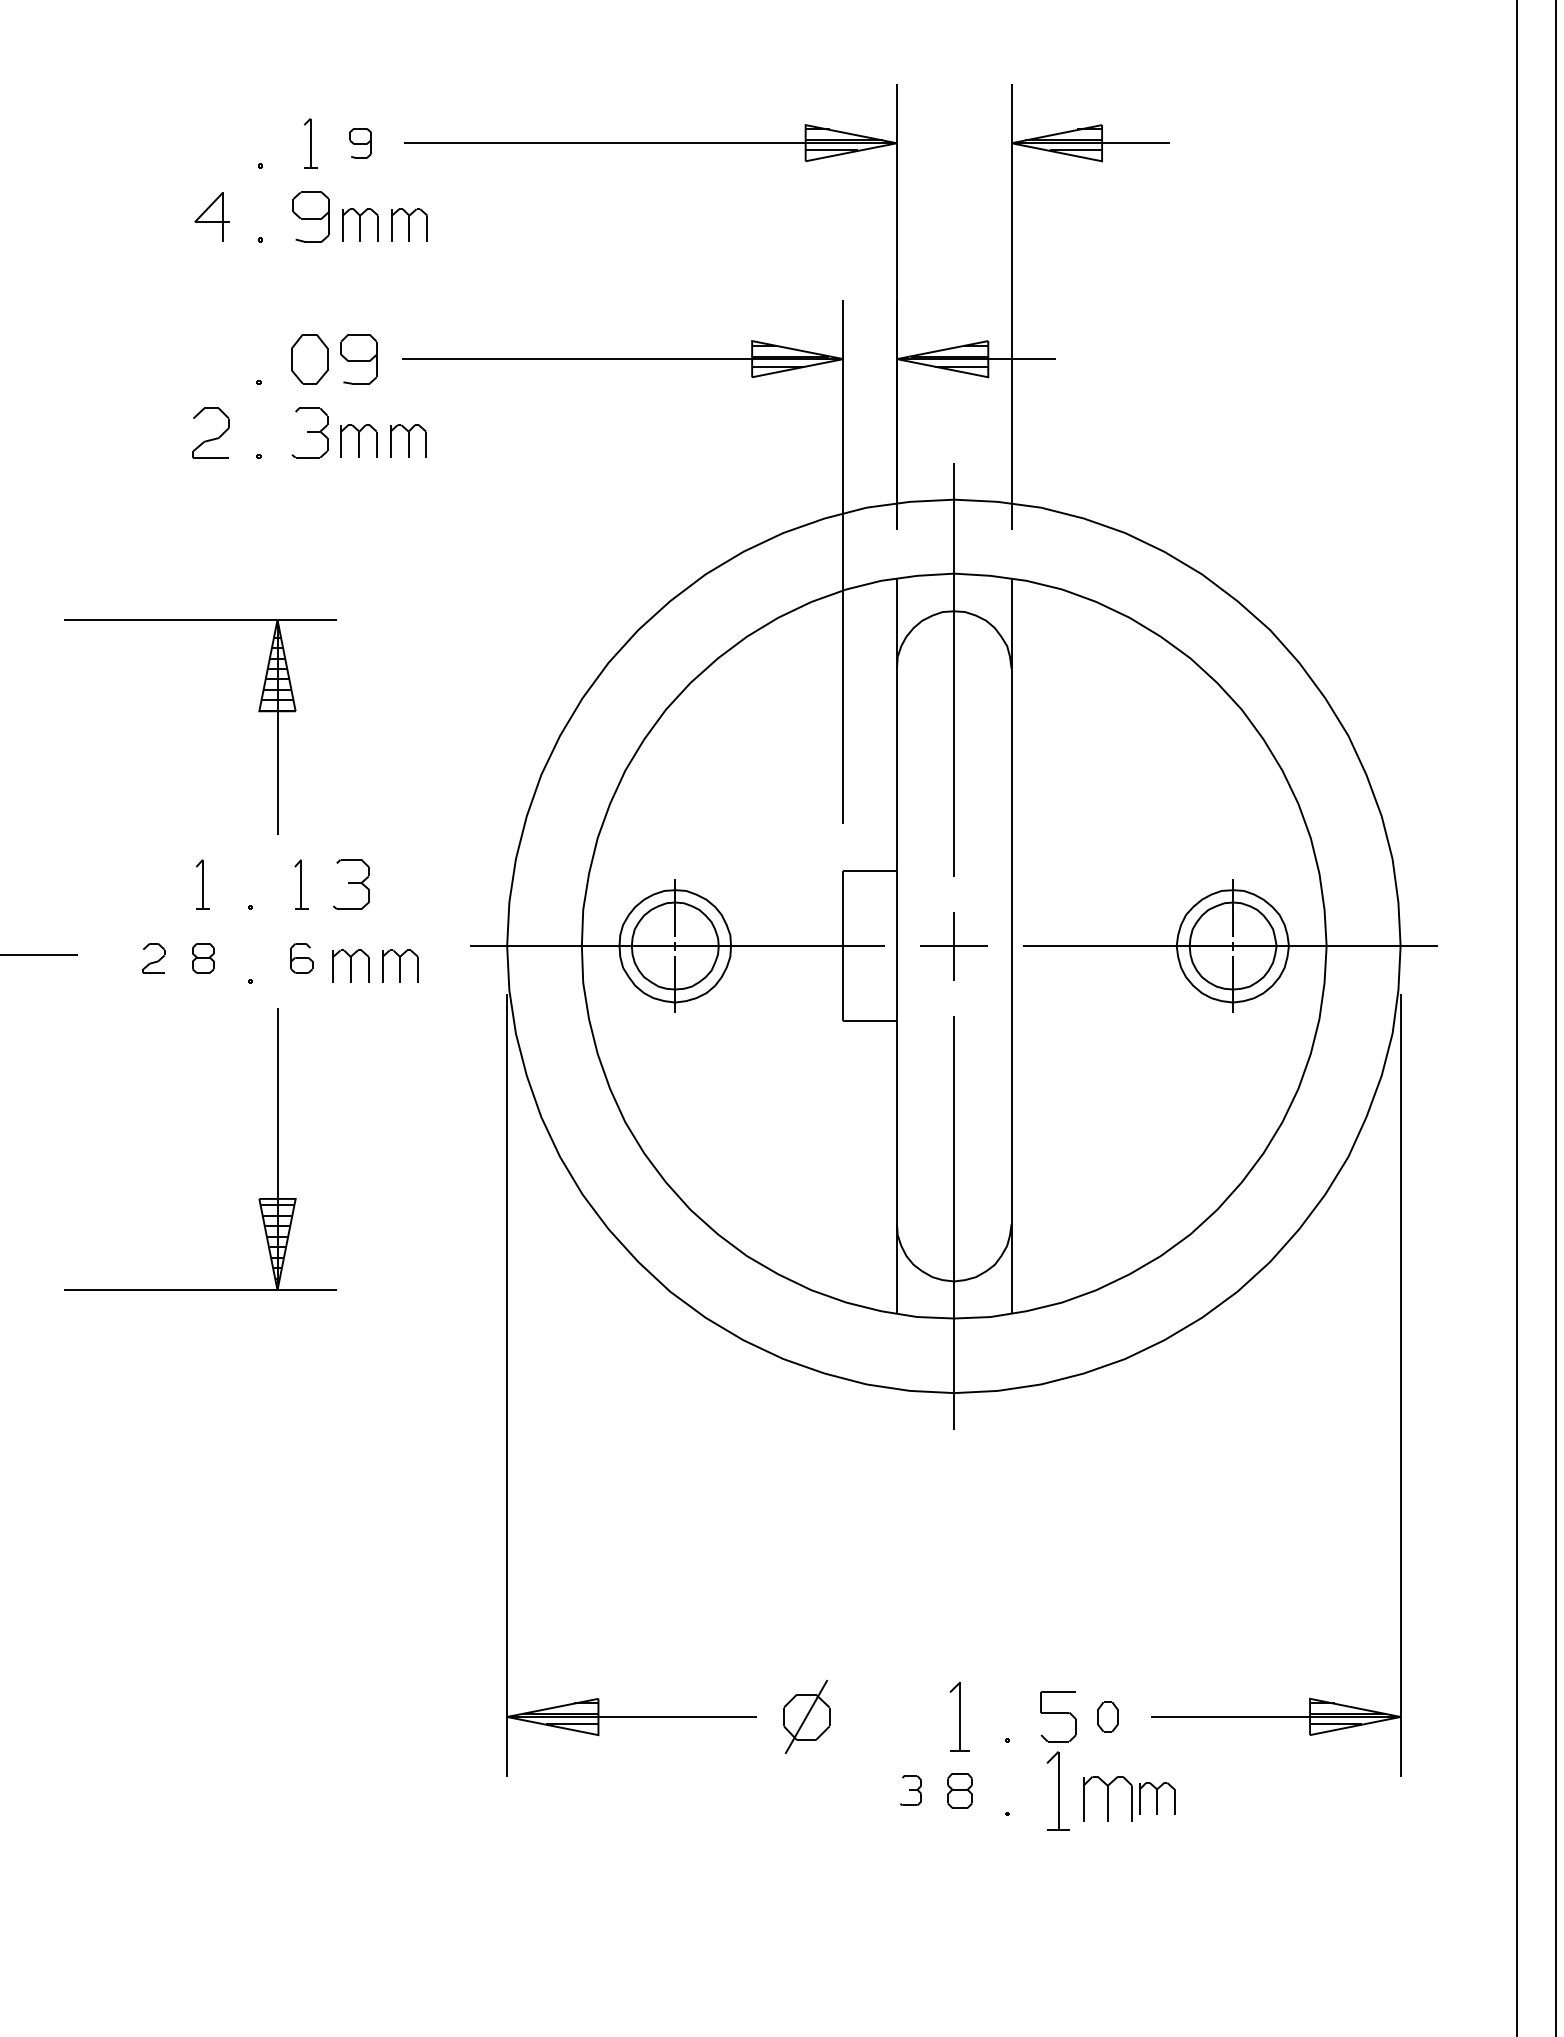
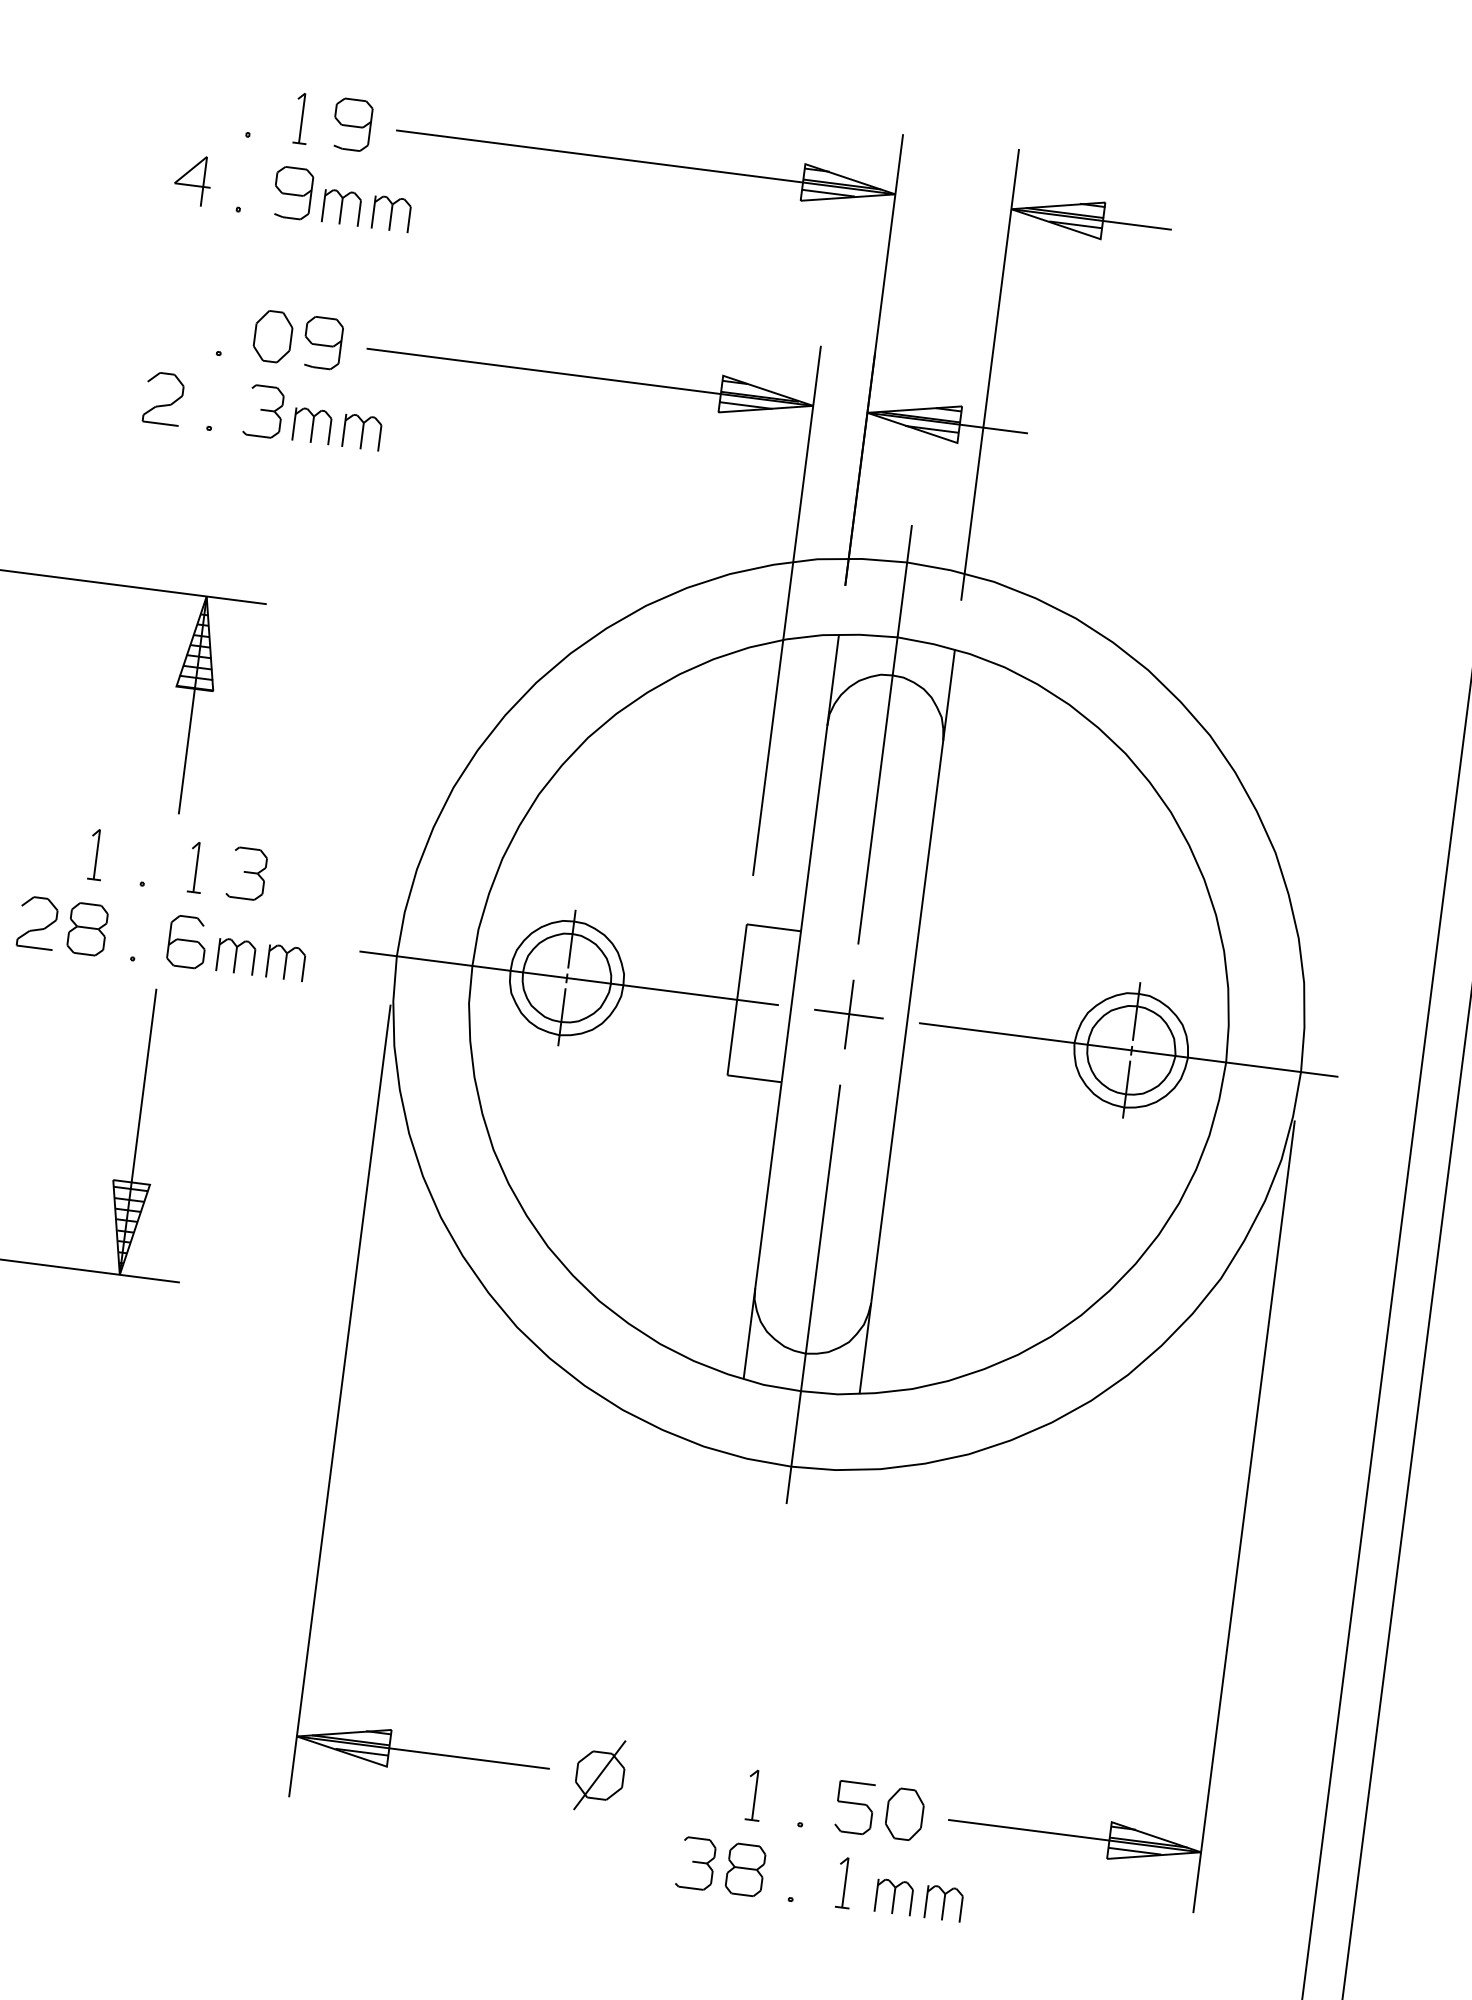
part: (360, 143) -> (352, 125), size x1.67
part: (153, 958) -> (37, 923), size x1.67
part: (203, 958) -> (87, 929), size x1.67
part: (301, 958) -> (187, 942), size x1.67
part: (1107, 1716) -> (904, 1813), size x1.67
part: (959, 1717) -> (754, 1795), size x0.71
part: (910, 1790) -> (695, 1863), size x1.67
part: (959, 1790) -> (745, 1869), size x1.43
part: (1058, 1790) -> (845, 1882), size x0.62
part: (1107, 1798) -> (893, 1896), size x0.71

